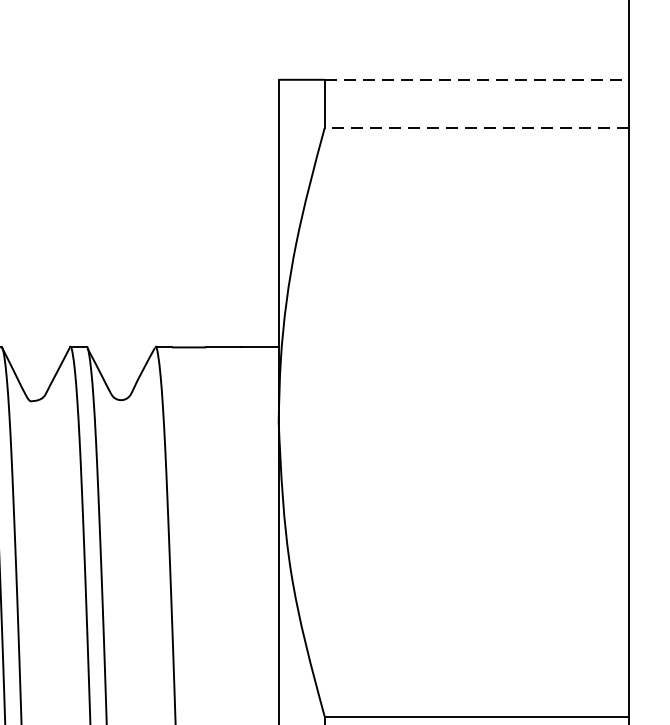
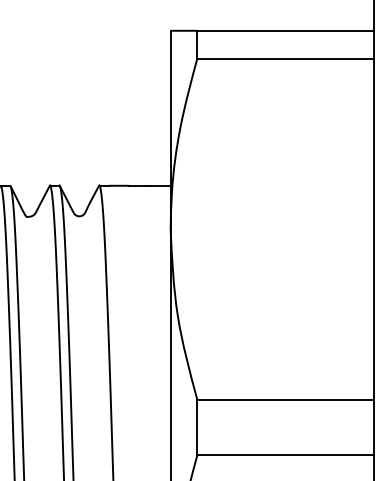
line: (477, 79) -> (285, 30), dashed -> solid
line: (475, 127) -> (284, 58), dashed -> solid

